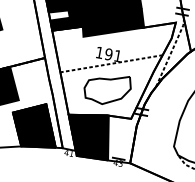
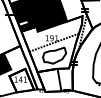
fill: (34, 125) -> (21, 80), removed
fill: (89, 133) -> (49, 79), removed

